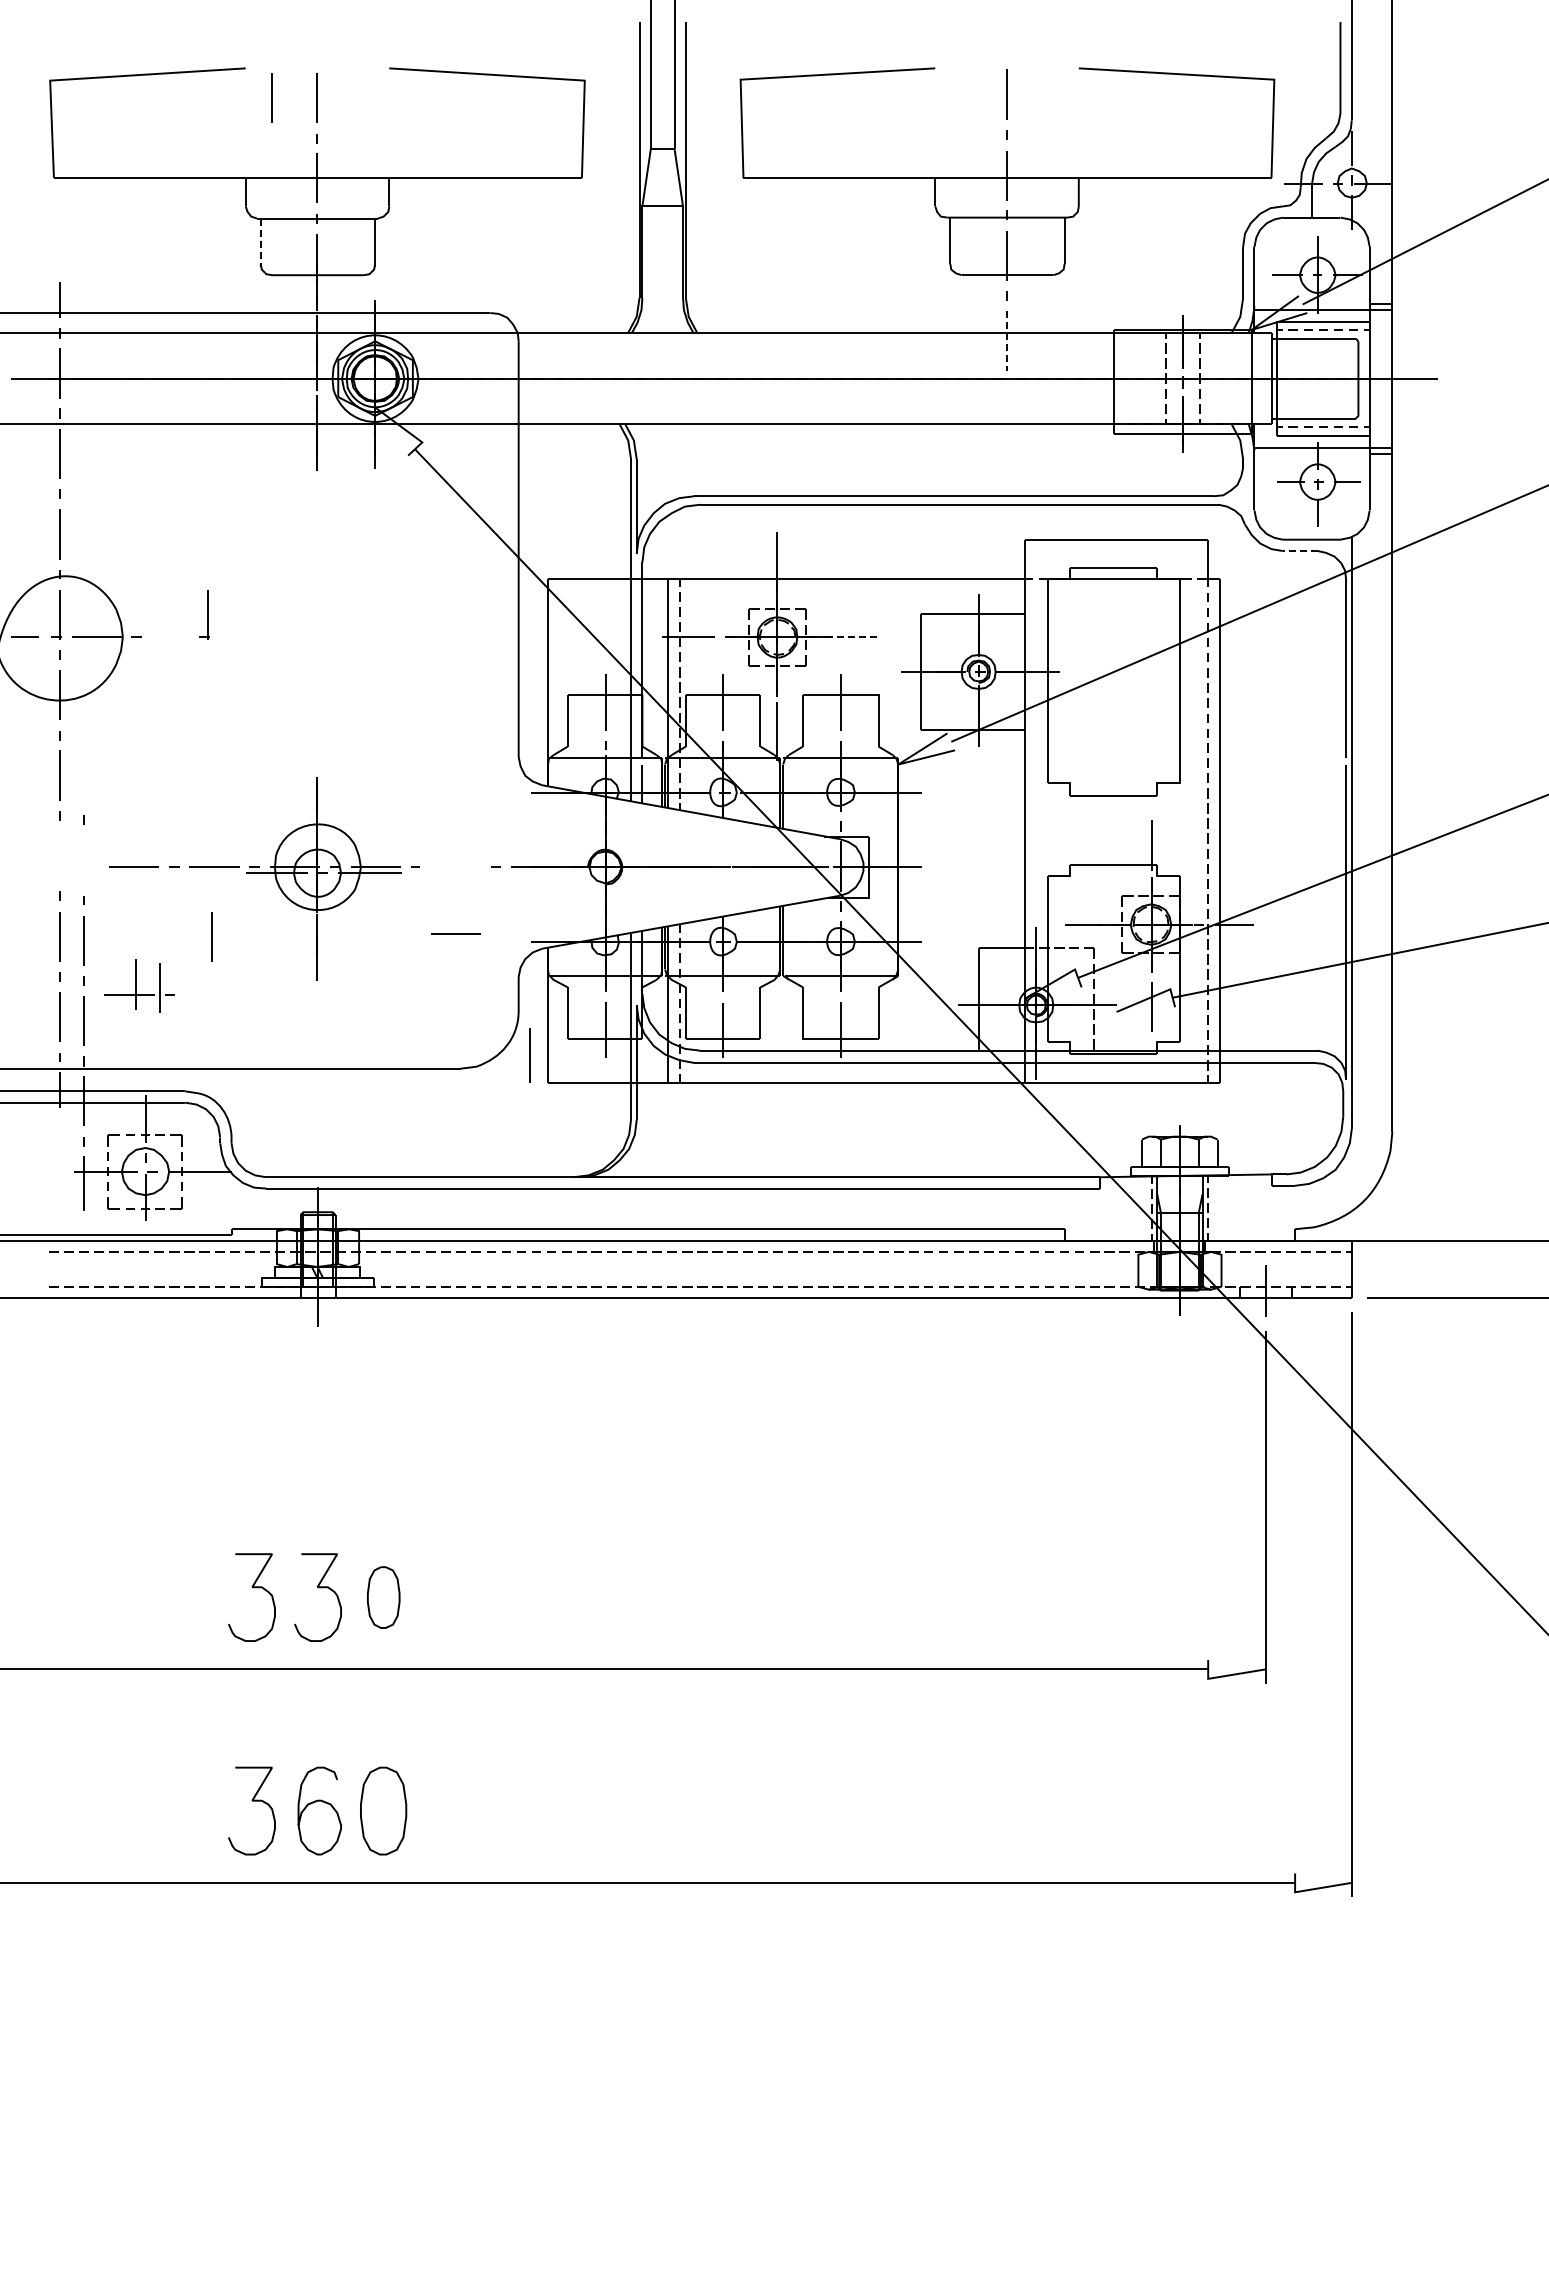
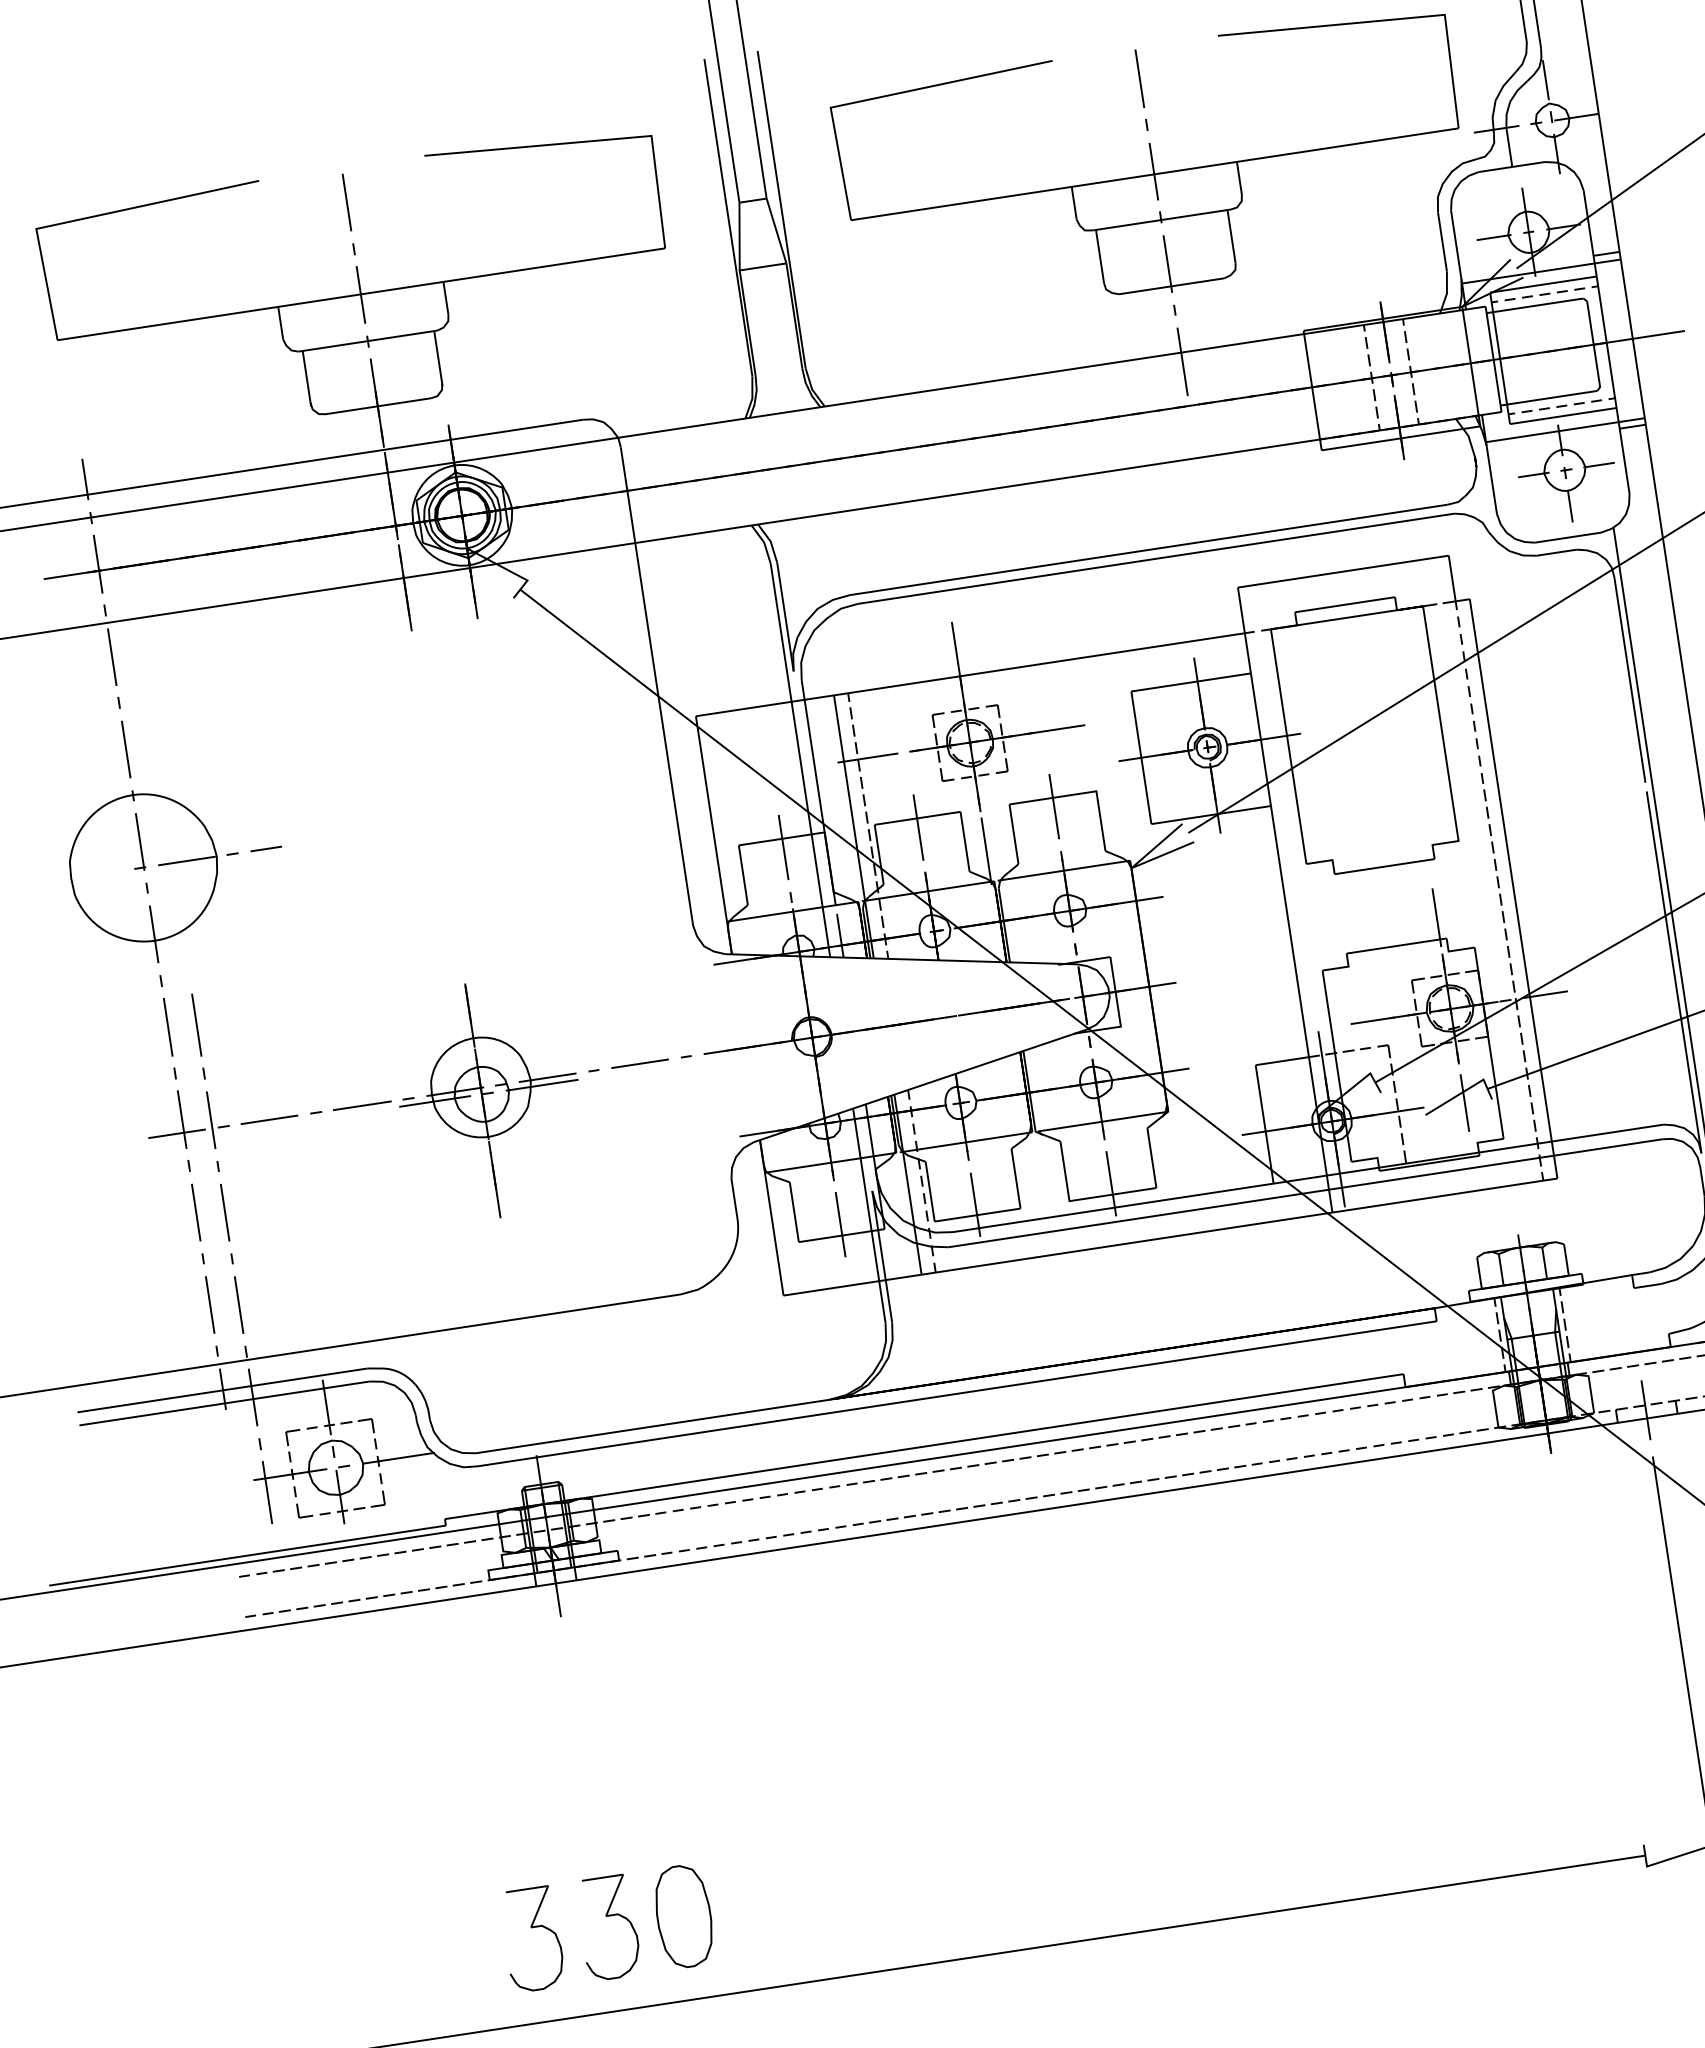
line: (271, 97) -> (293, 209), removed
line: (260, 241) -> (306, 377), dashed -> solid
line: (1006, 340) -> (1182, 361), dashed -> solid
line: (1299, 551) -> (1555, 553), dashed -> solid
part: (204, 614) -> (306, 816), removed
line: (24, 636) -> (265, 848), moved
line: (851, 636) -> (1055, 729), dashed -> solid
line: (455, 933) -> (639, 1062), moved
line: (211, 936) -> (370, 1185), removed
part: (139, 985) -> (186, 1120), moved
line: (529, 1055) -> (195, 1025), moved
part: (383, 1597) -> (683, 1916), size x1.43

